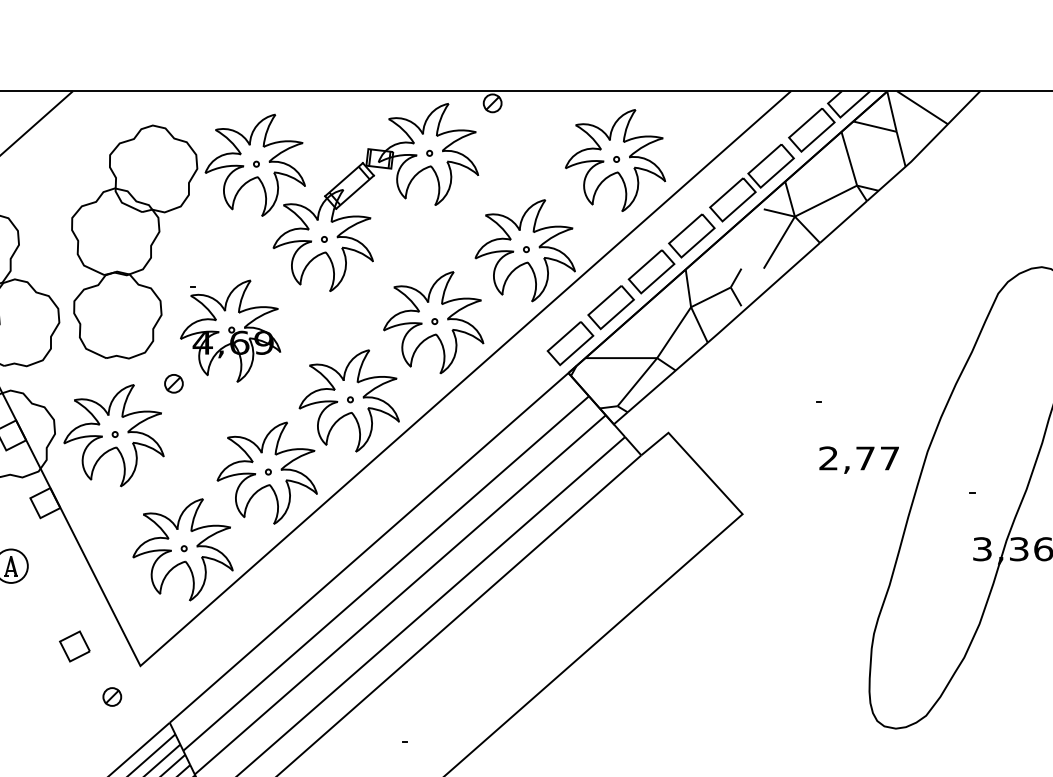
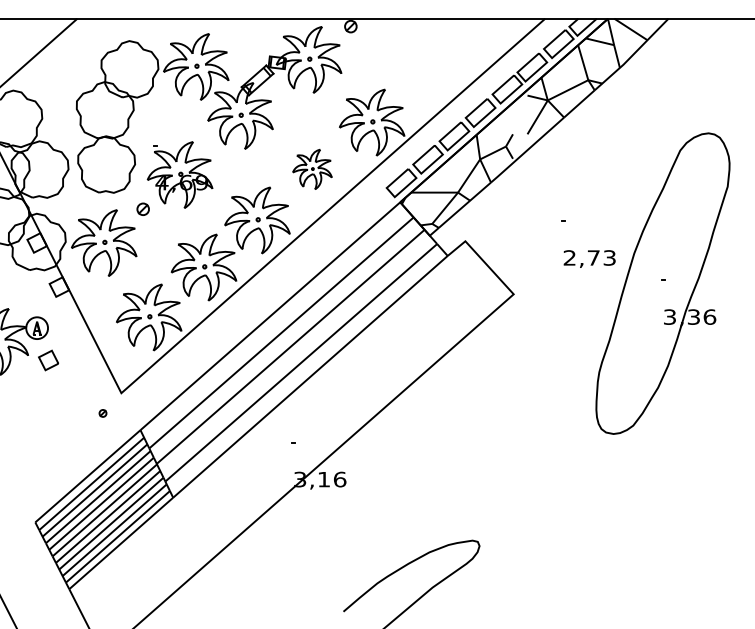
part: (614, 159) -> (430, 63), removed
part: (433, 322) -> (312, 169), size x0.6
text: (889, 457) -> (609, 257), 2,77 -> 2,73
part: (74, 646) -> (48, 360), moved
part: (111, 697) -> (102, 413), size x0.6

